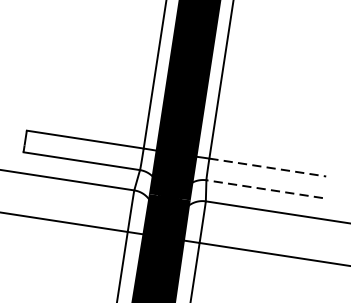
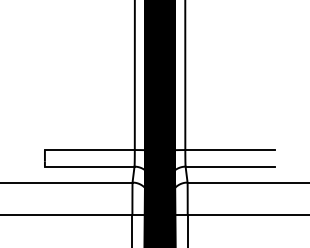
line: (268, 168) -> (230, 150), dashed -> solid
line: (264, 188) -> (230, 166), dashed -> solid

